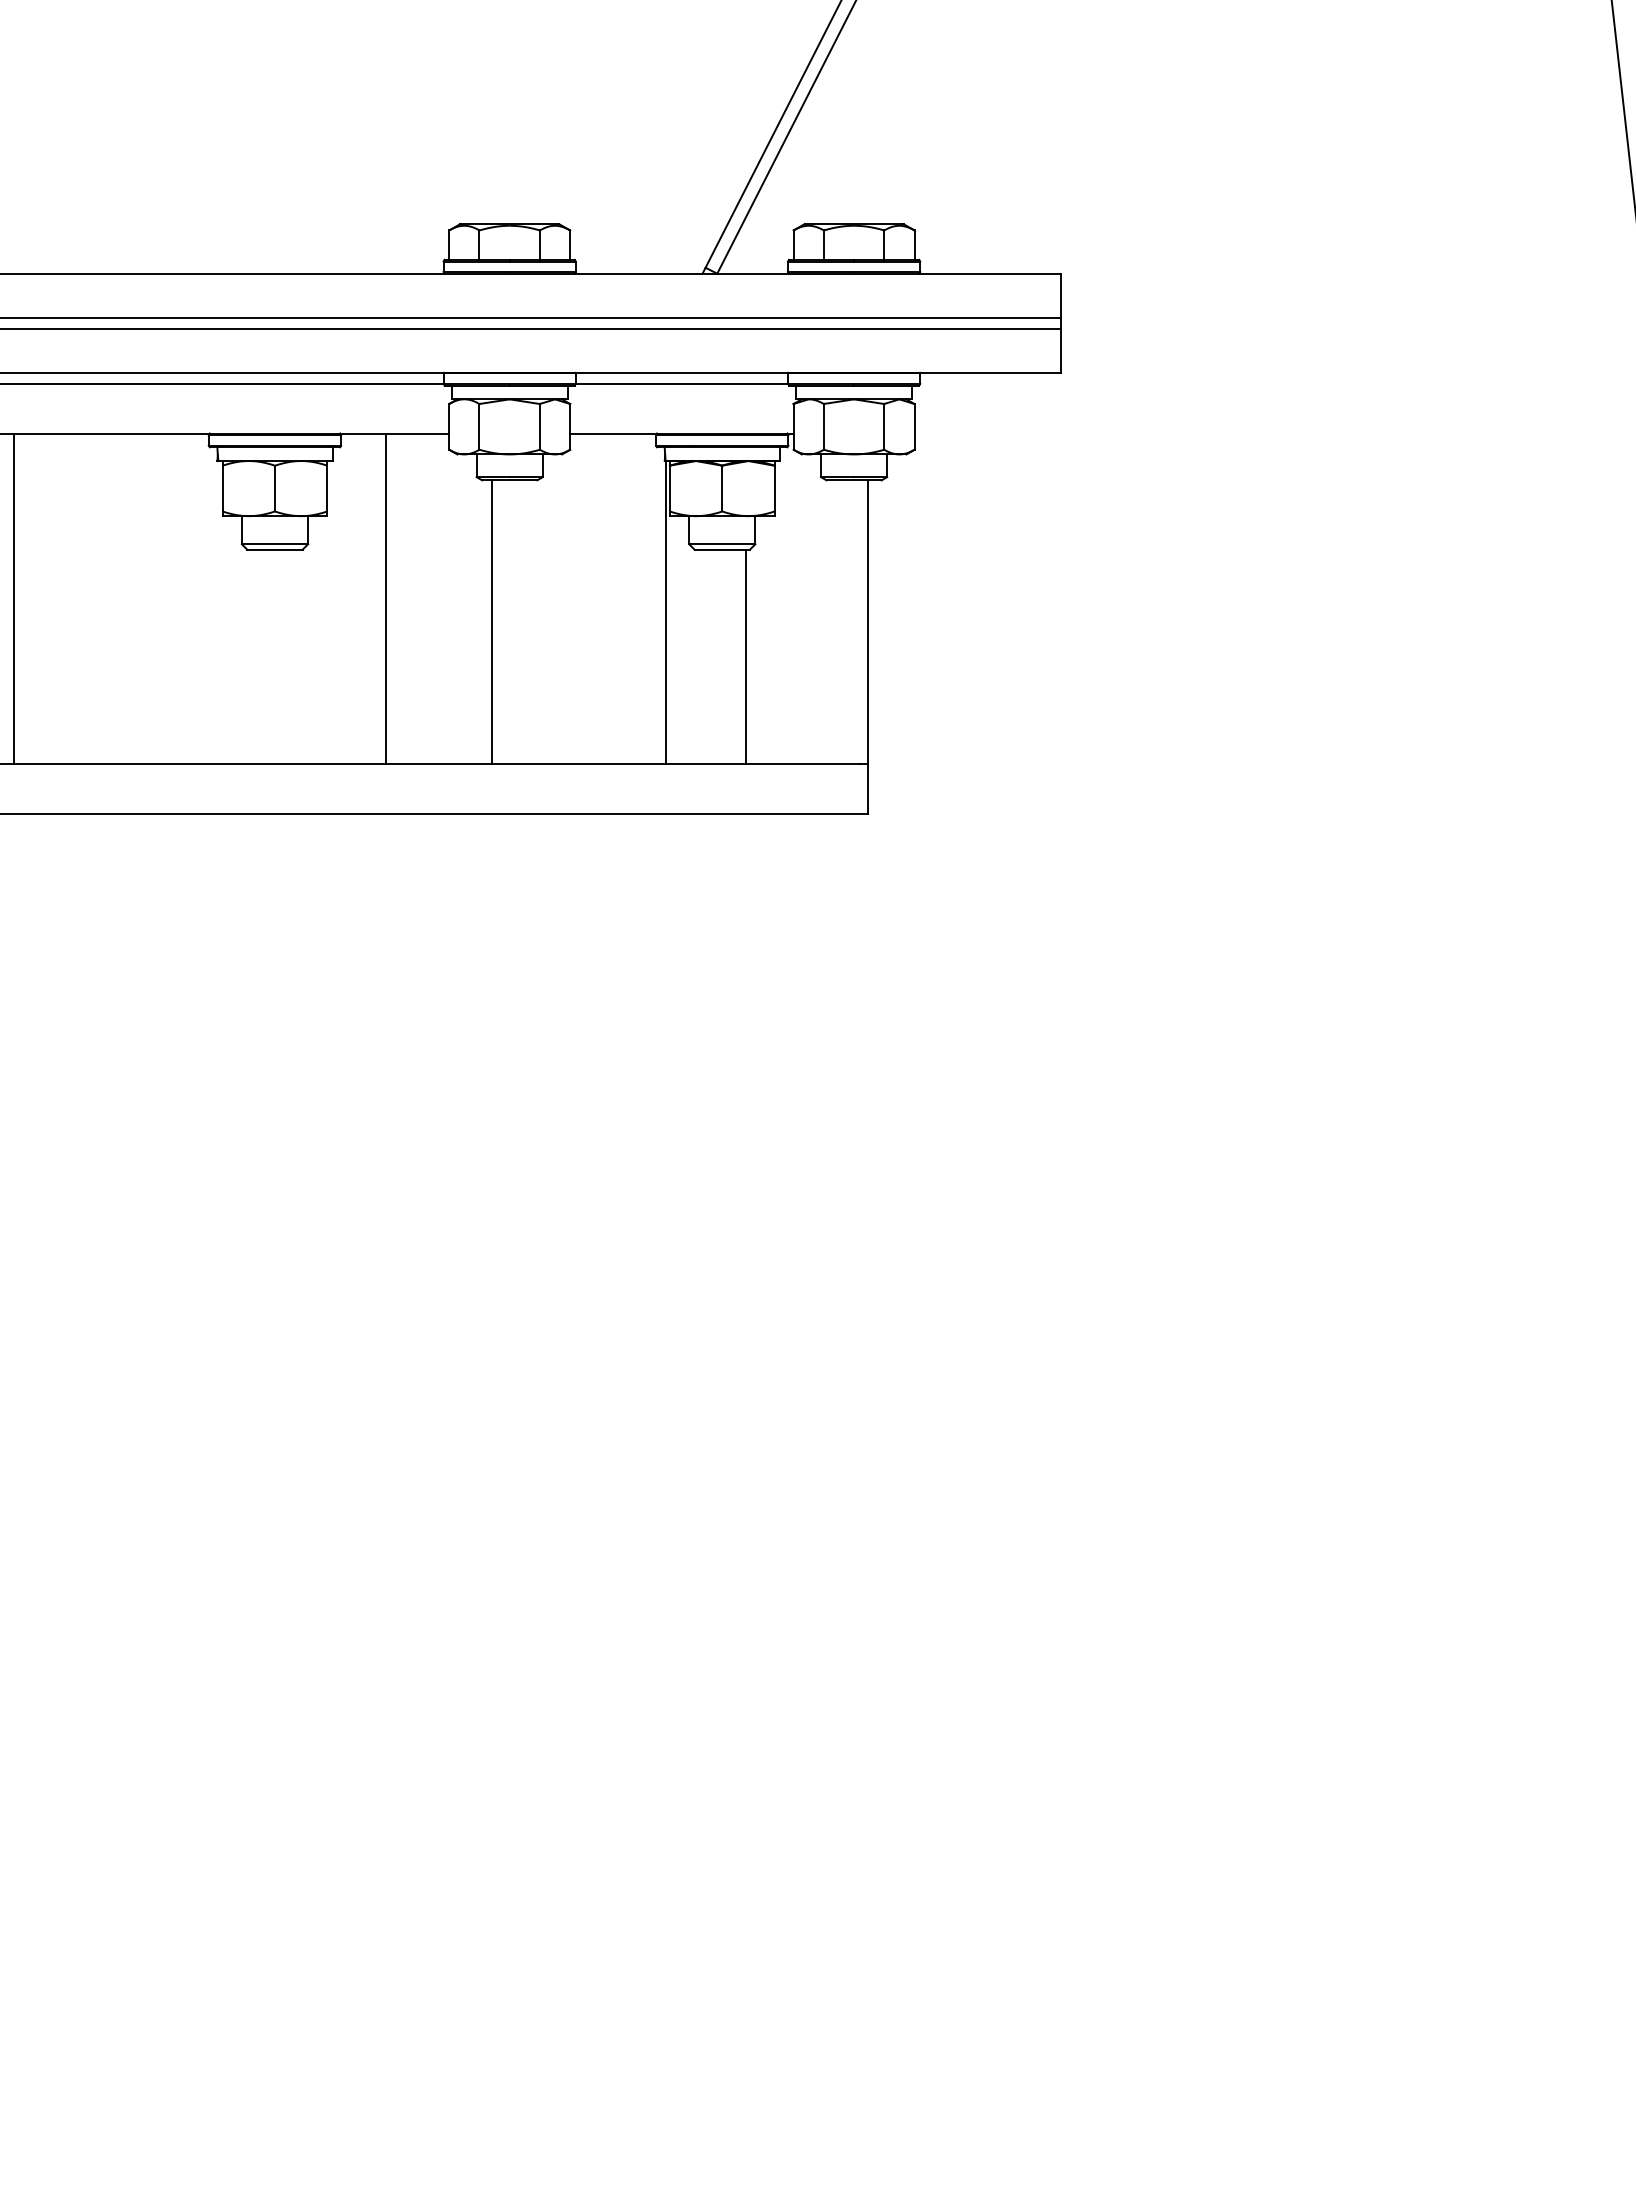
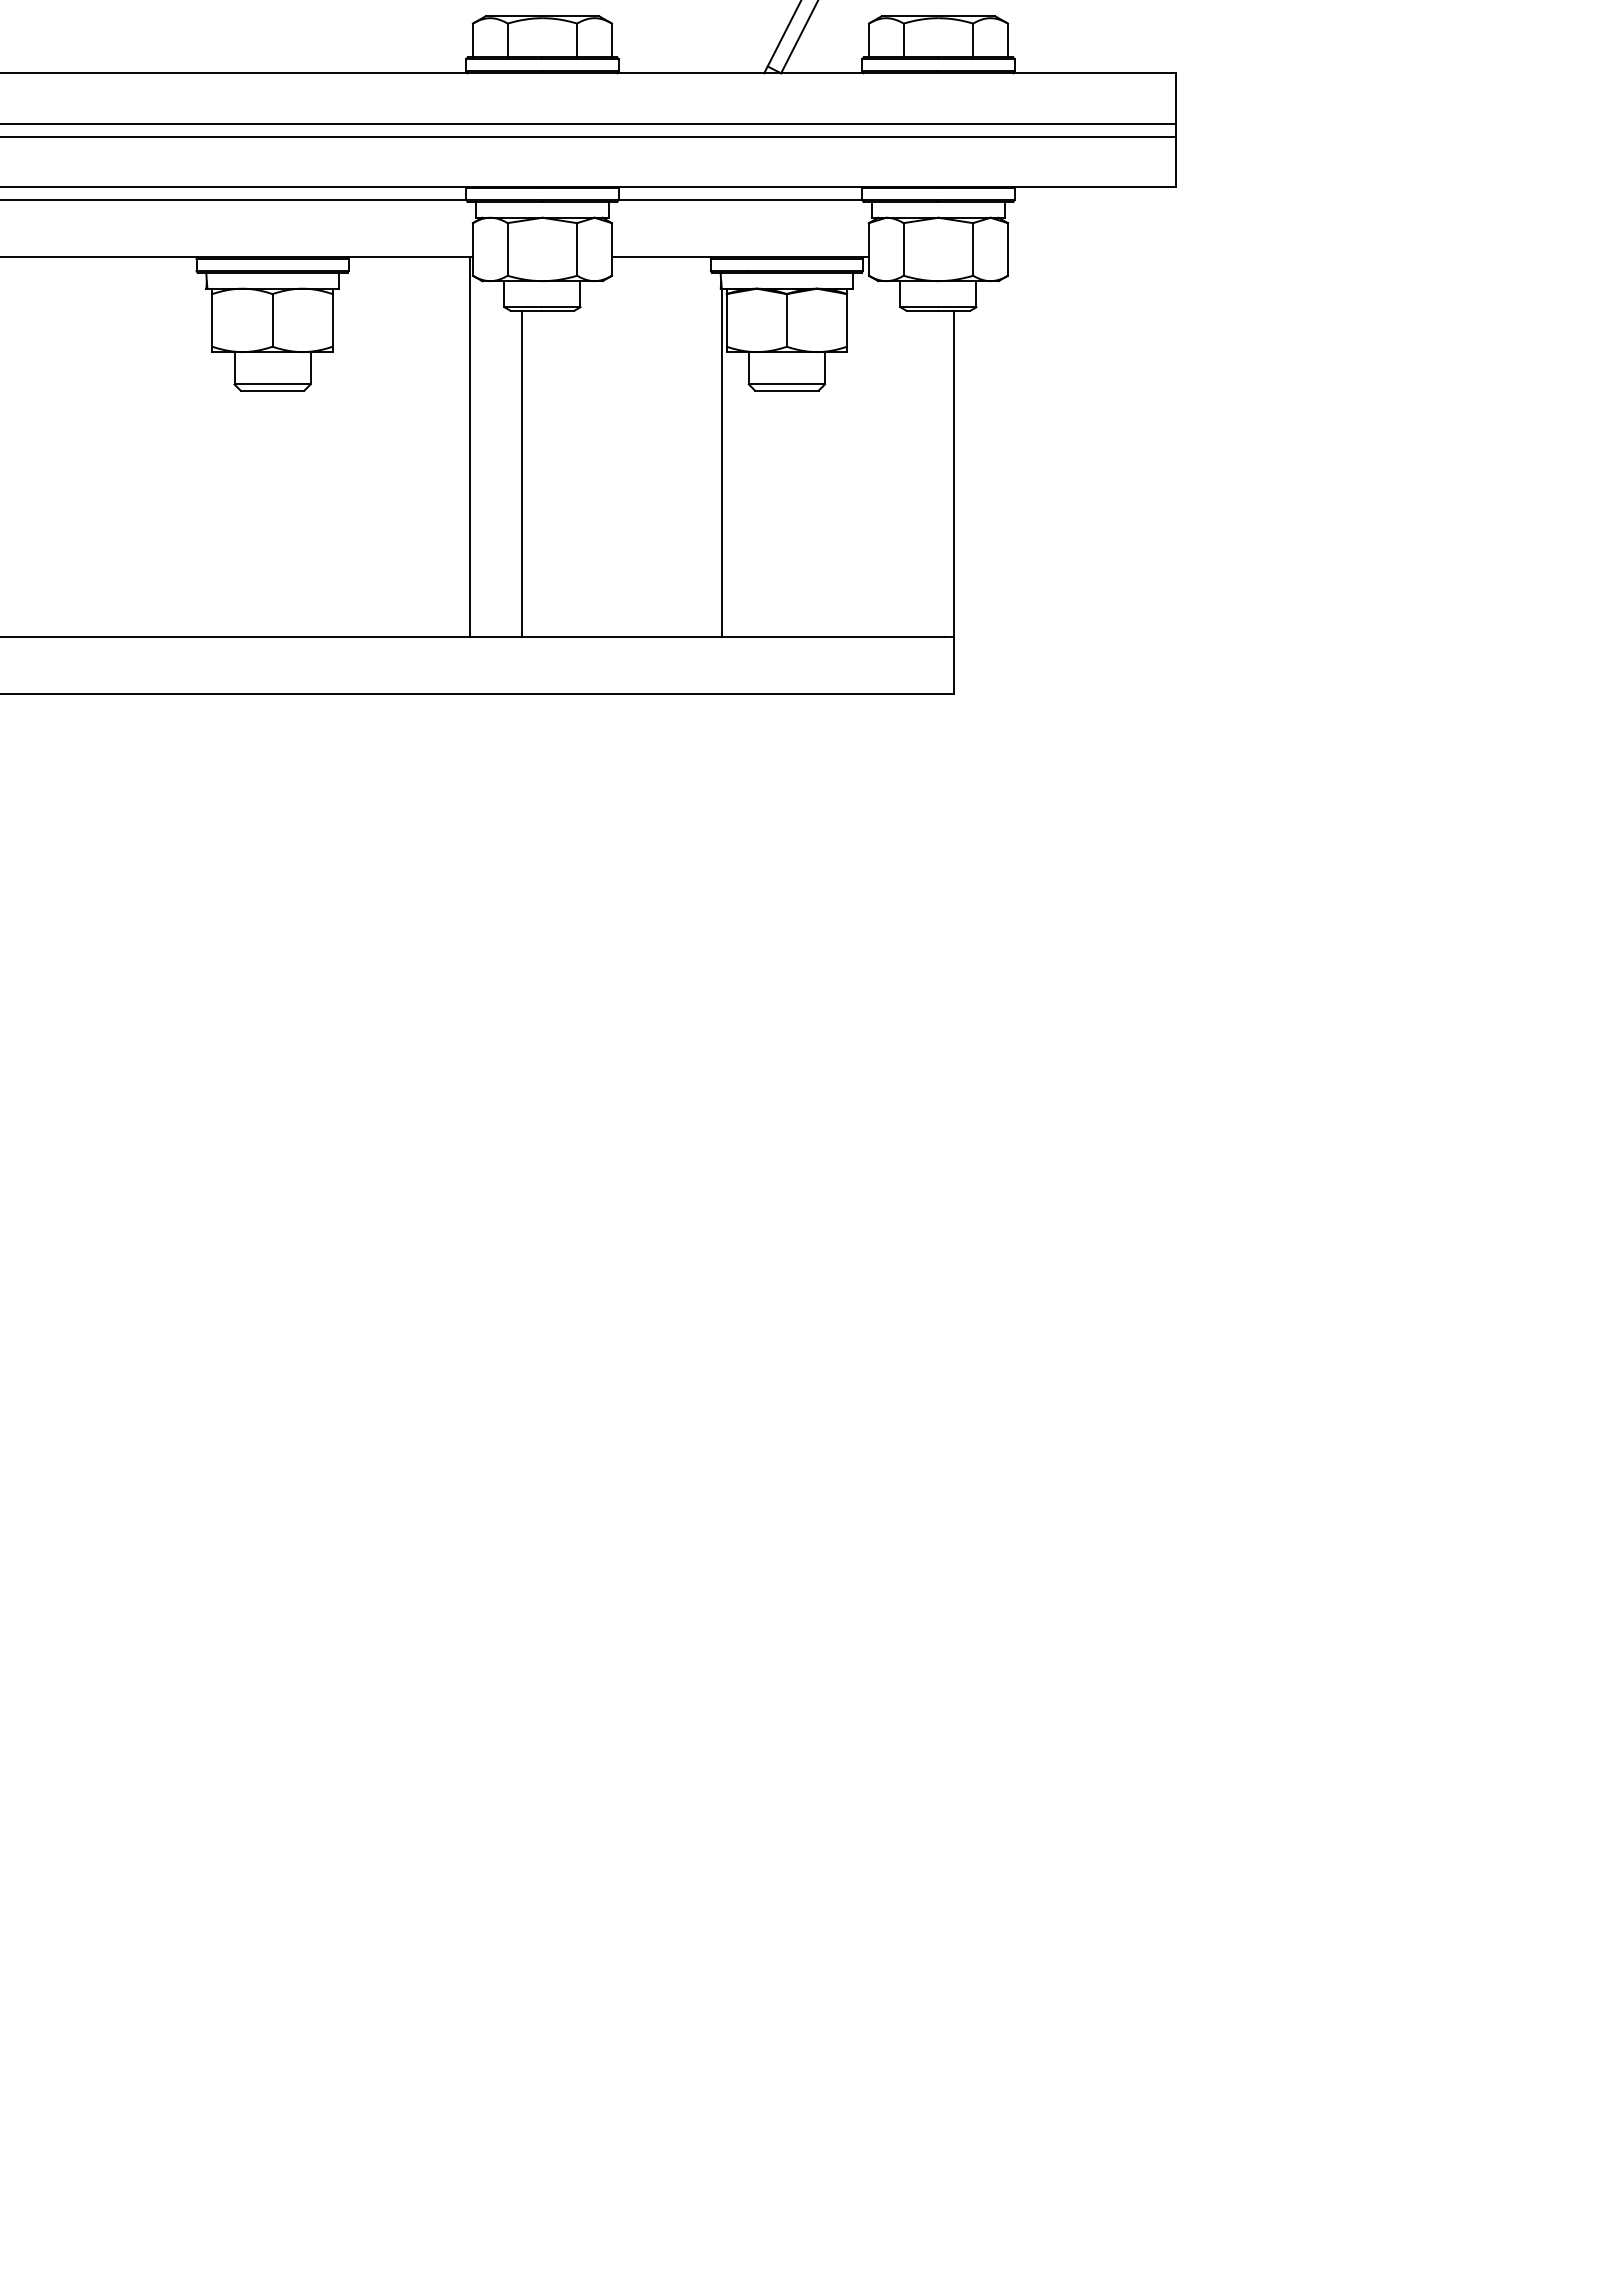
line: (386, 598) -> (469, 446), moved
line: (745, 656) -> (813, 513), removed

